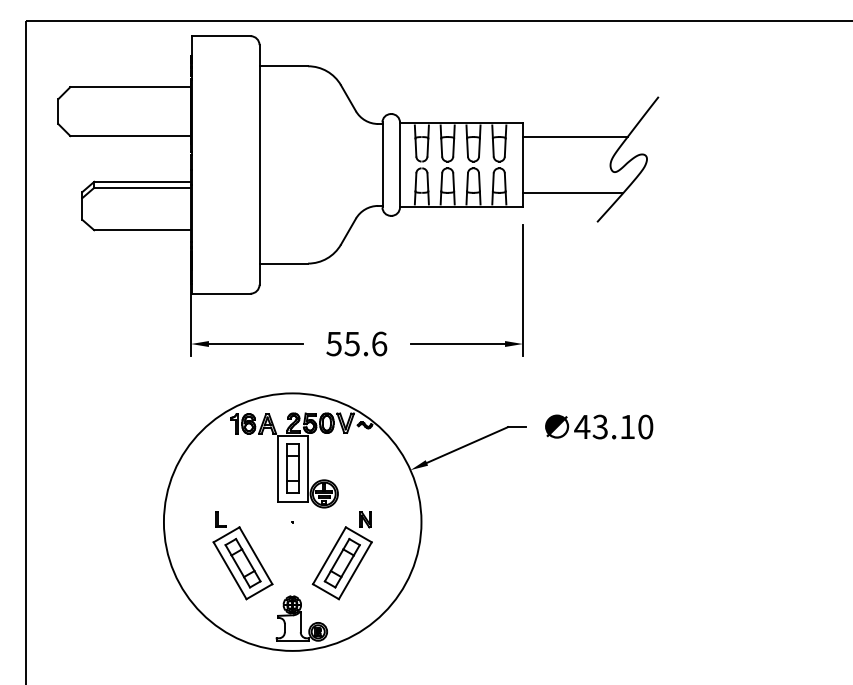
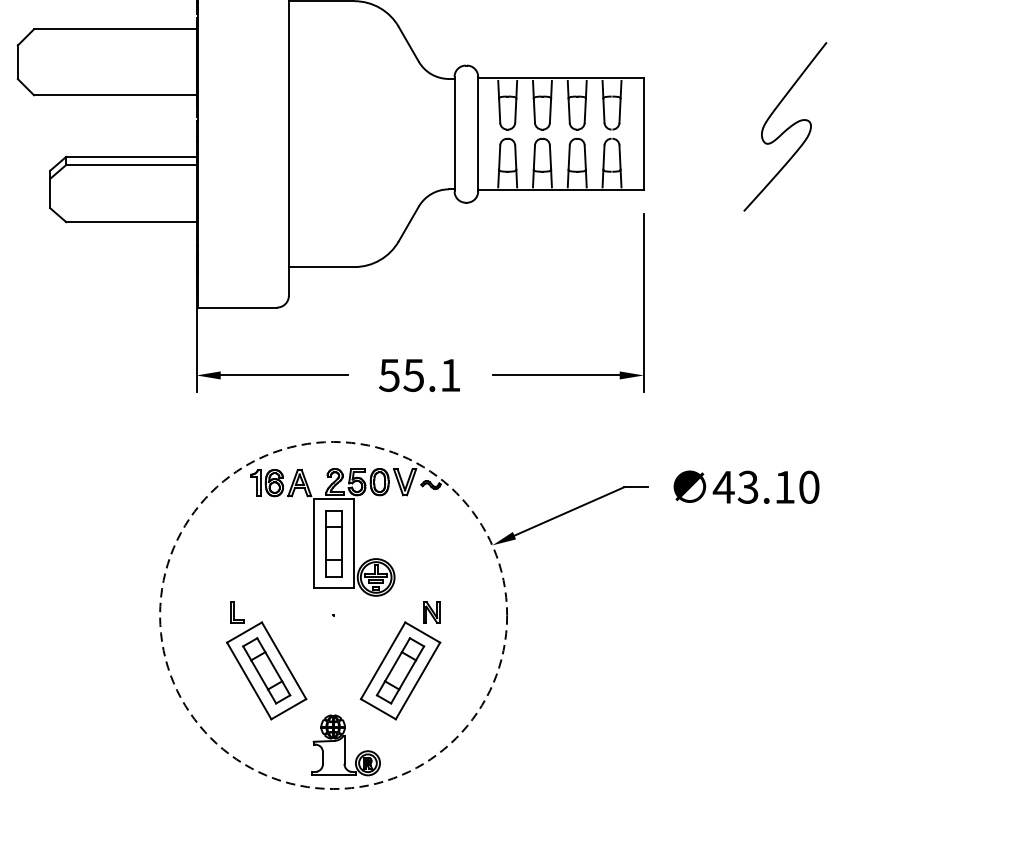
line: (574, 136) -> (713, 95), removed
line: (572, 193) -> (710, 172), removed
text: (379, 343) -> (450, 374), 55.6 -> 55.1
circle: (292, 521) -> (333, 614), solid -> dashed

